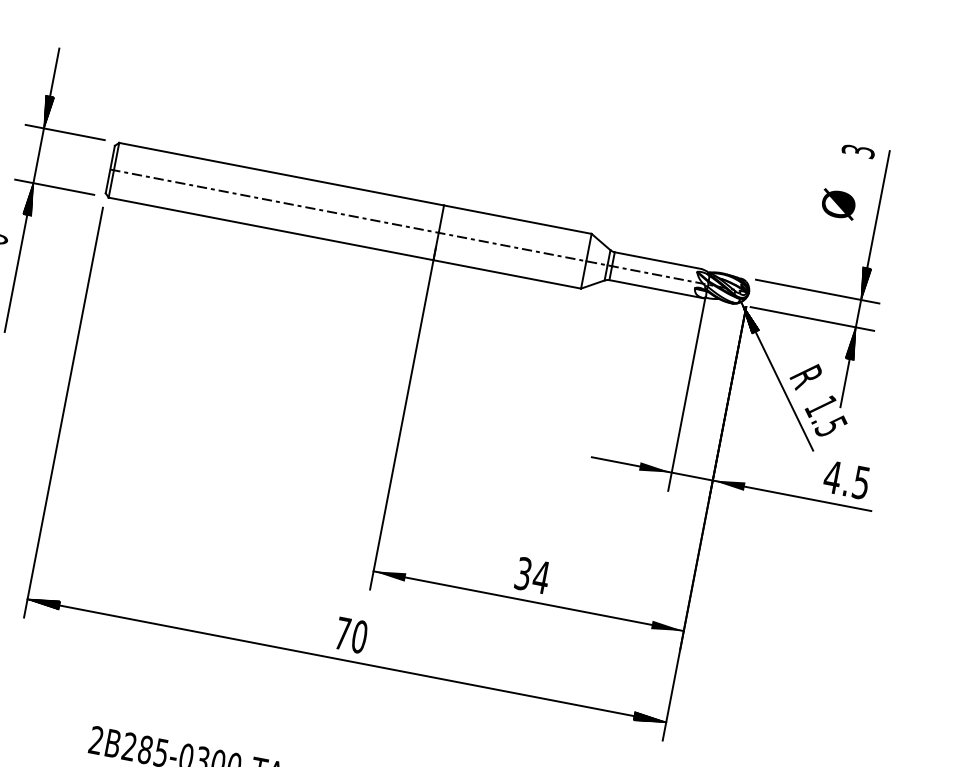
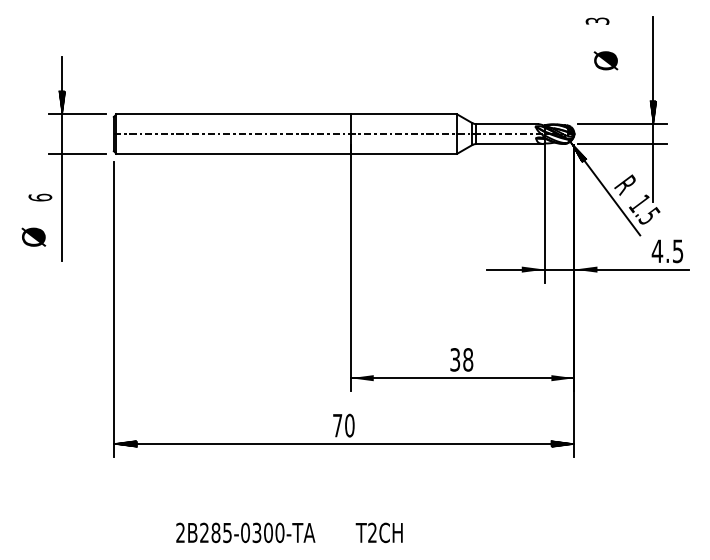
text: (858, 150) -> (597, 20), moved
hatch: (30, 198) -> (62, 164), removed
text: (838, 203) -> (605, 60), moved
hatch: (852, 343) -> (653, 155), removed
text: (540, 576) -> (467, 359), 34 -> 38

